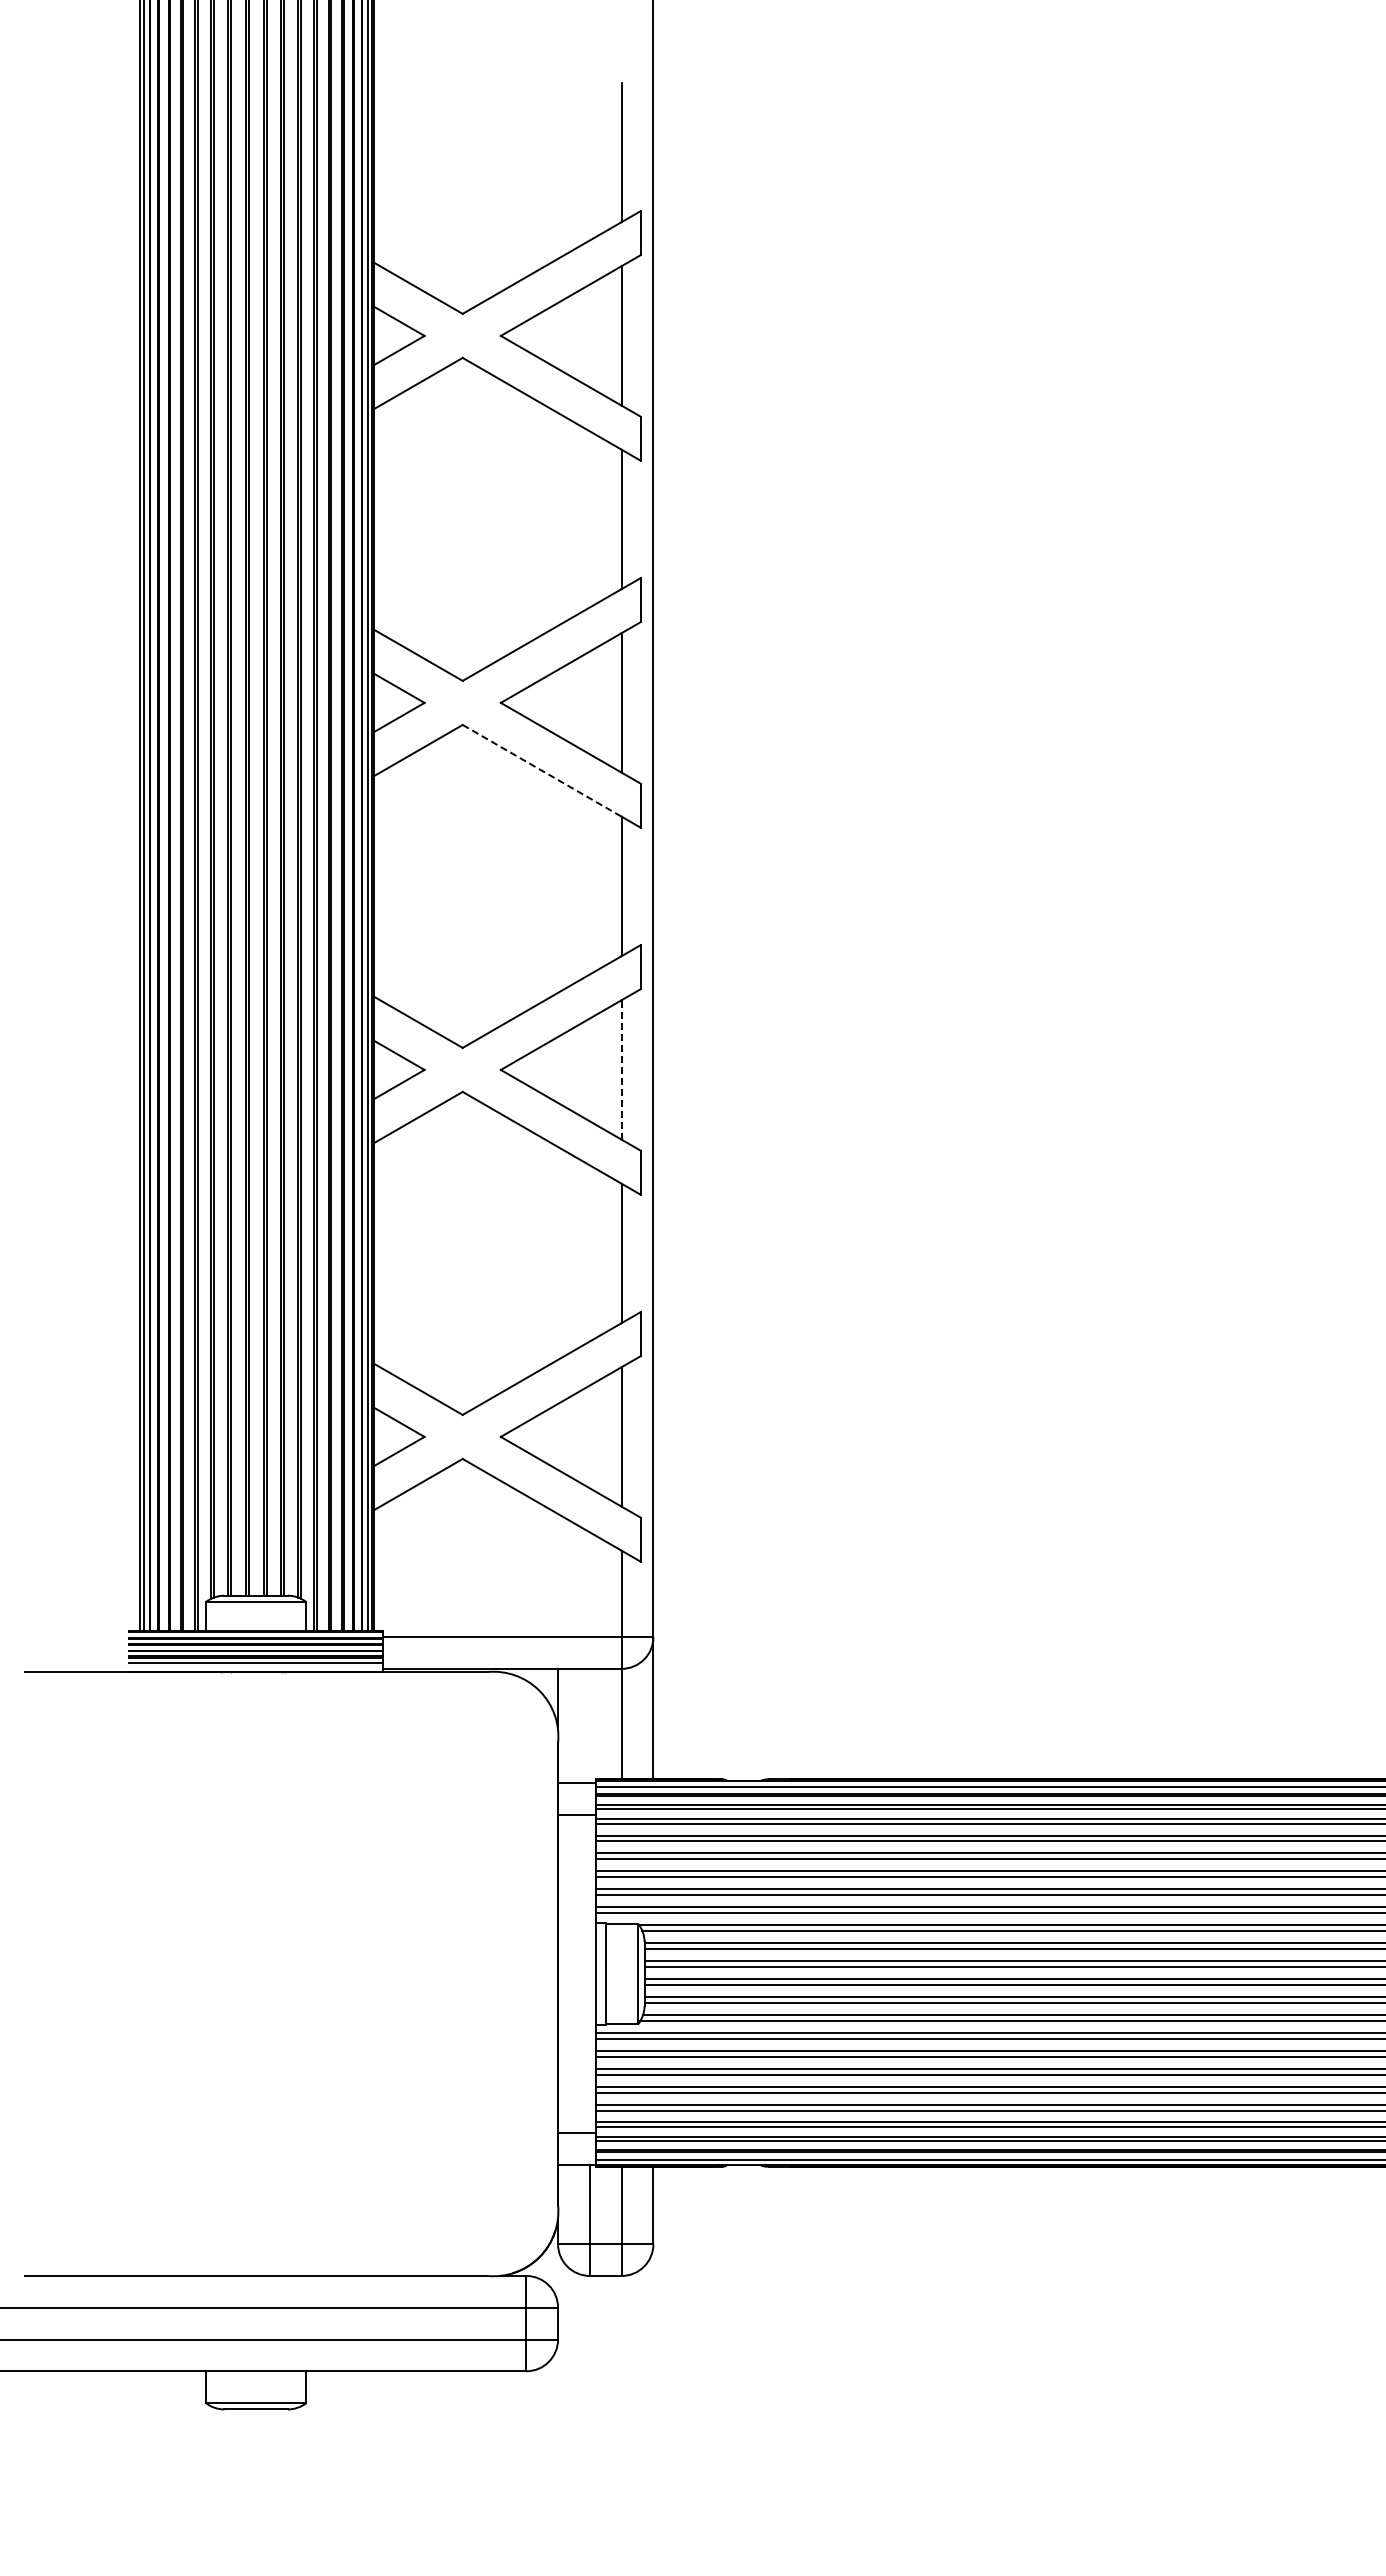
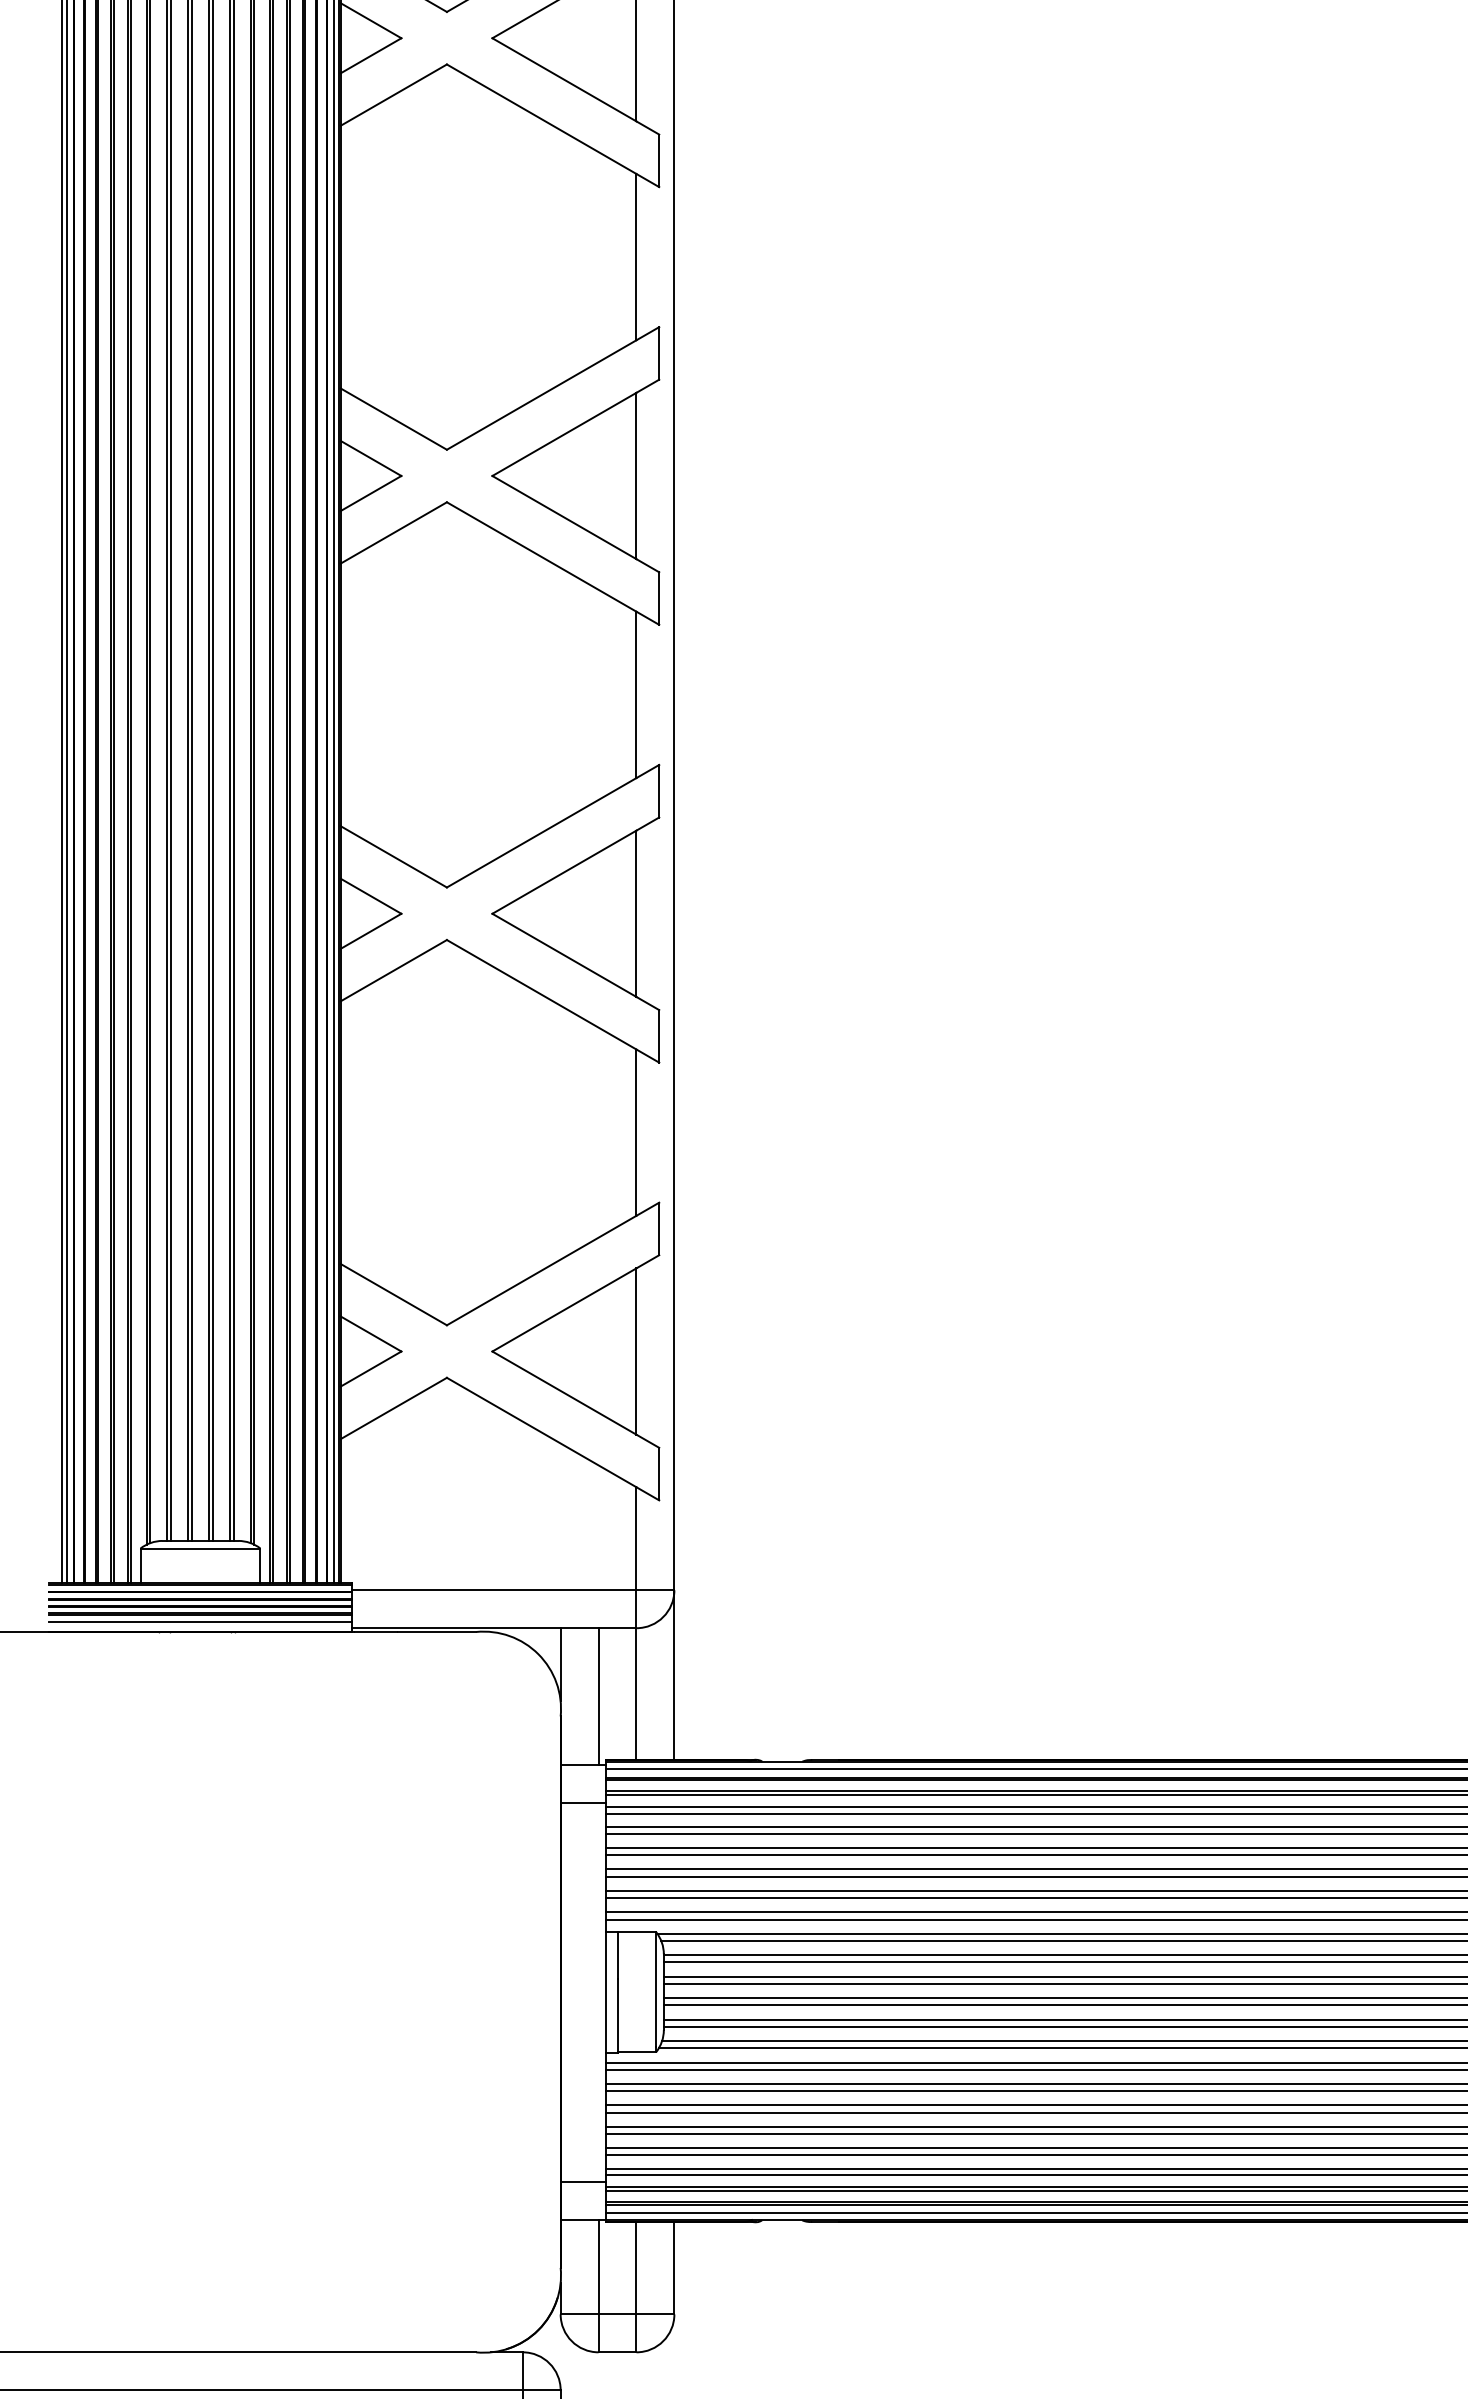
line: (542, 770) -> (542, 556), dashed -> solid
line: (621, 1069) -> (636, 913), dashed -> solid
line: (589, 1725) -> (598, 1695), added

